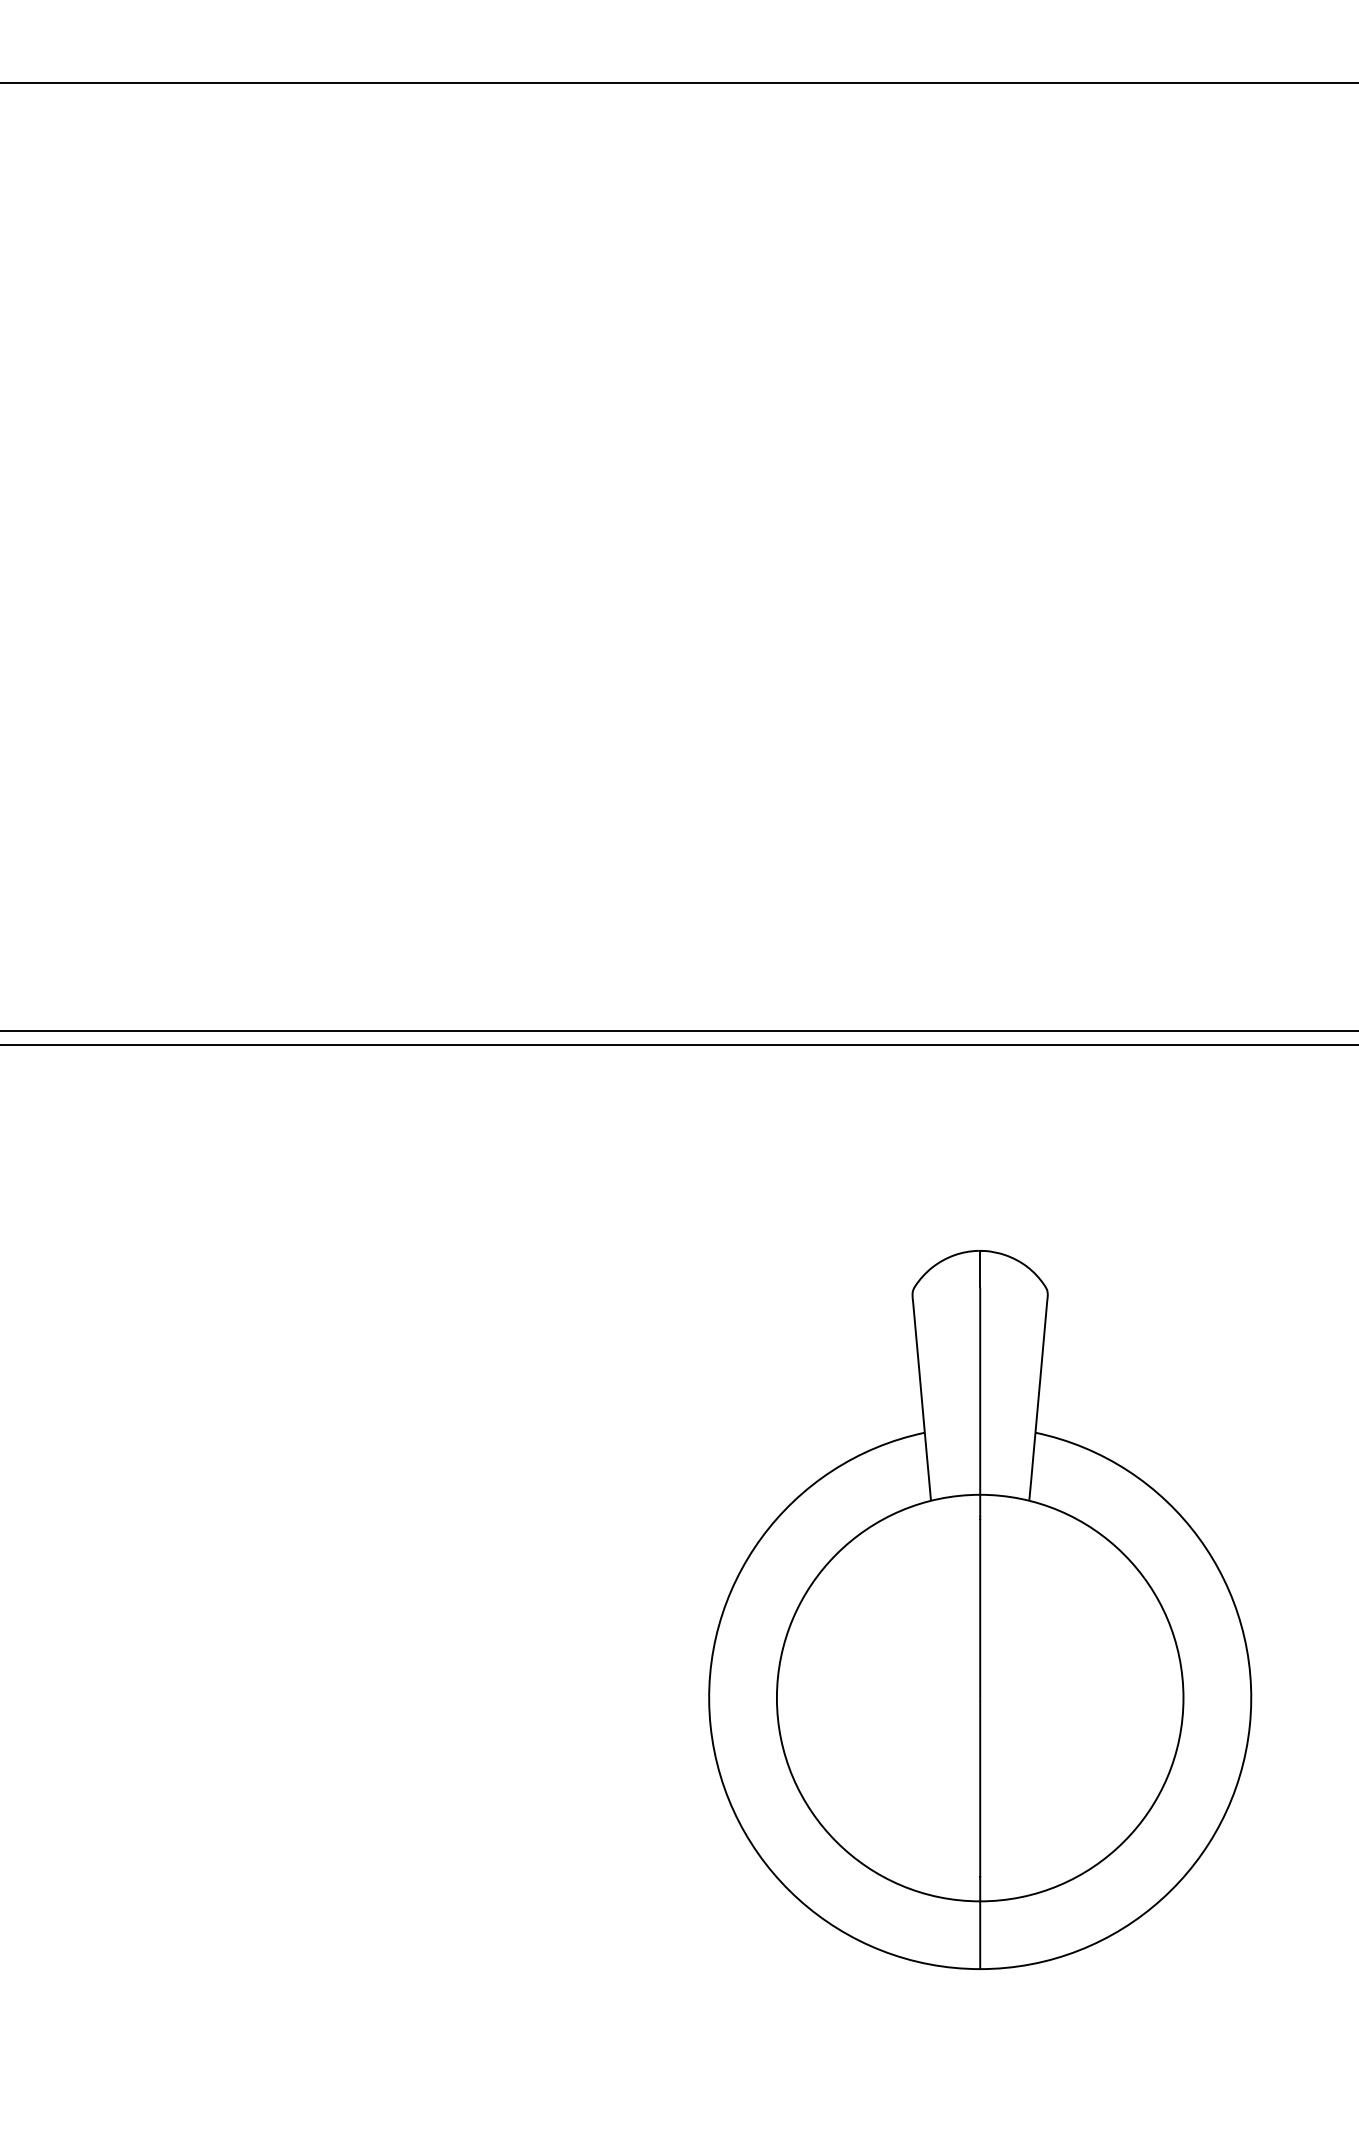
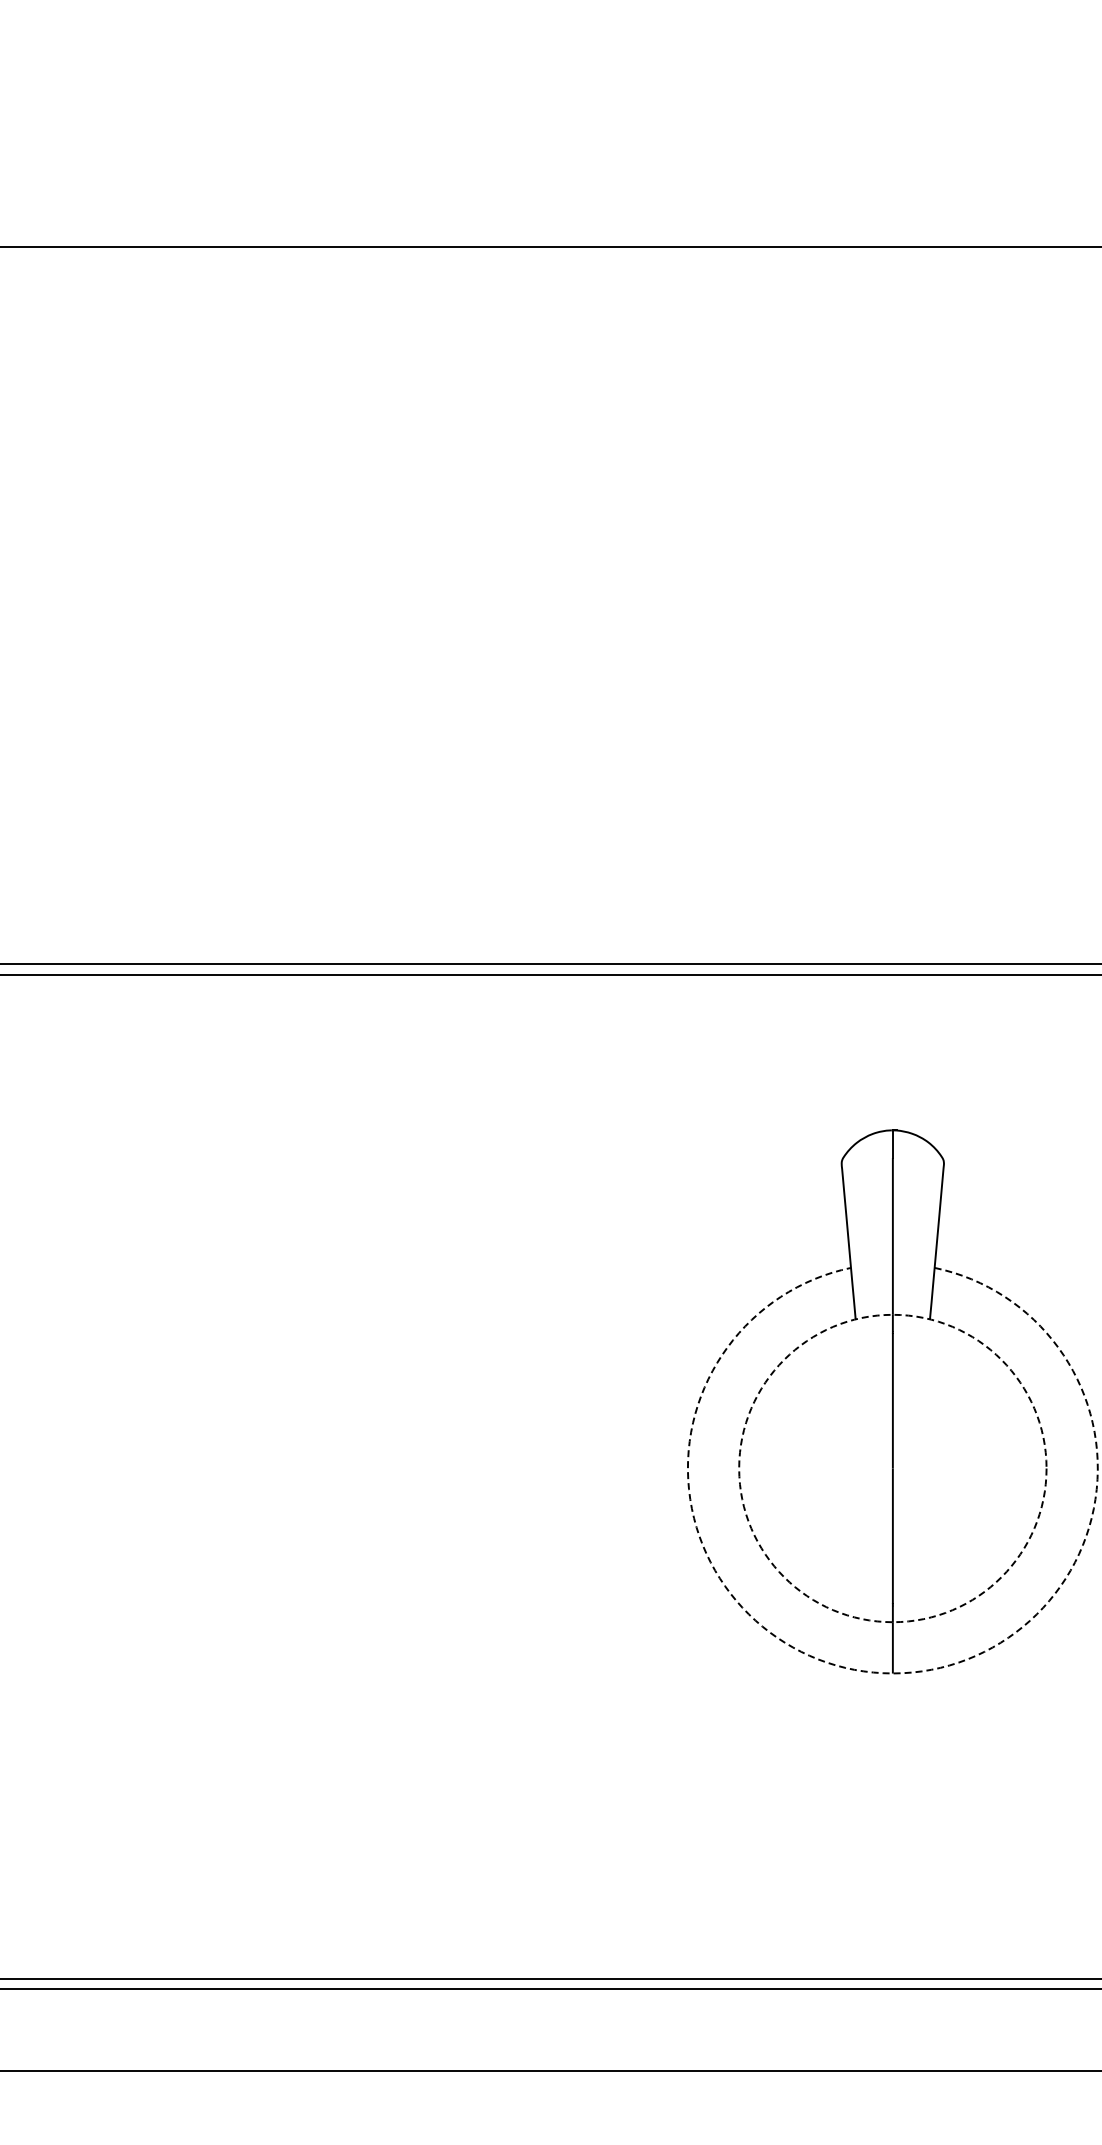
circle: (979, 1698) -> (892, 1468), solid -> dashed
arc: (979, 1969) -> (892, 1673), solid -> dashed

